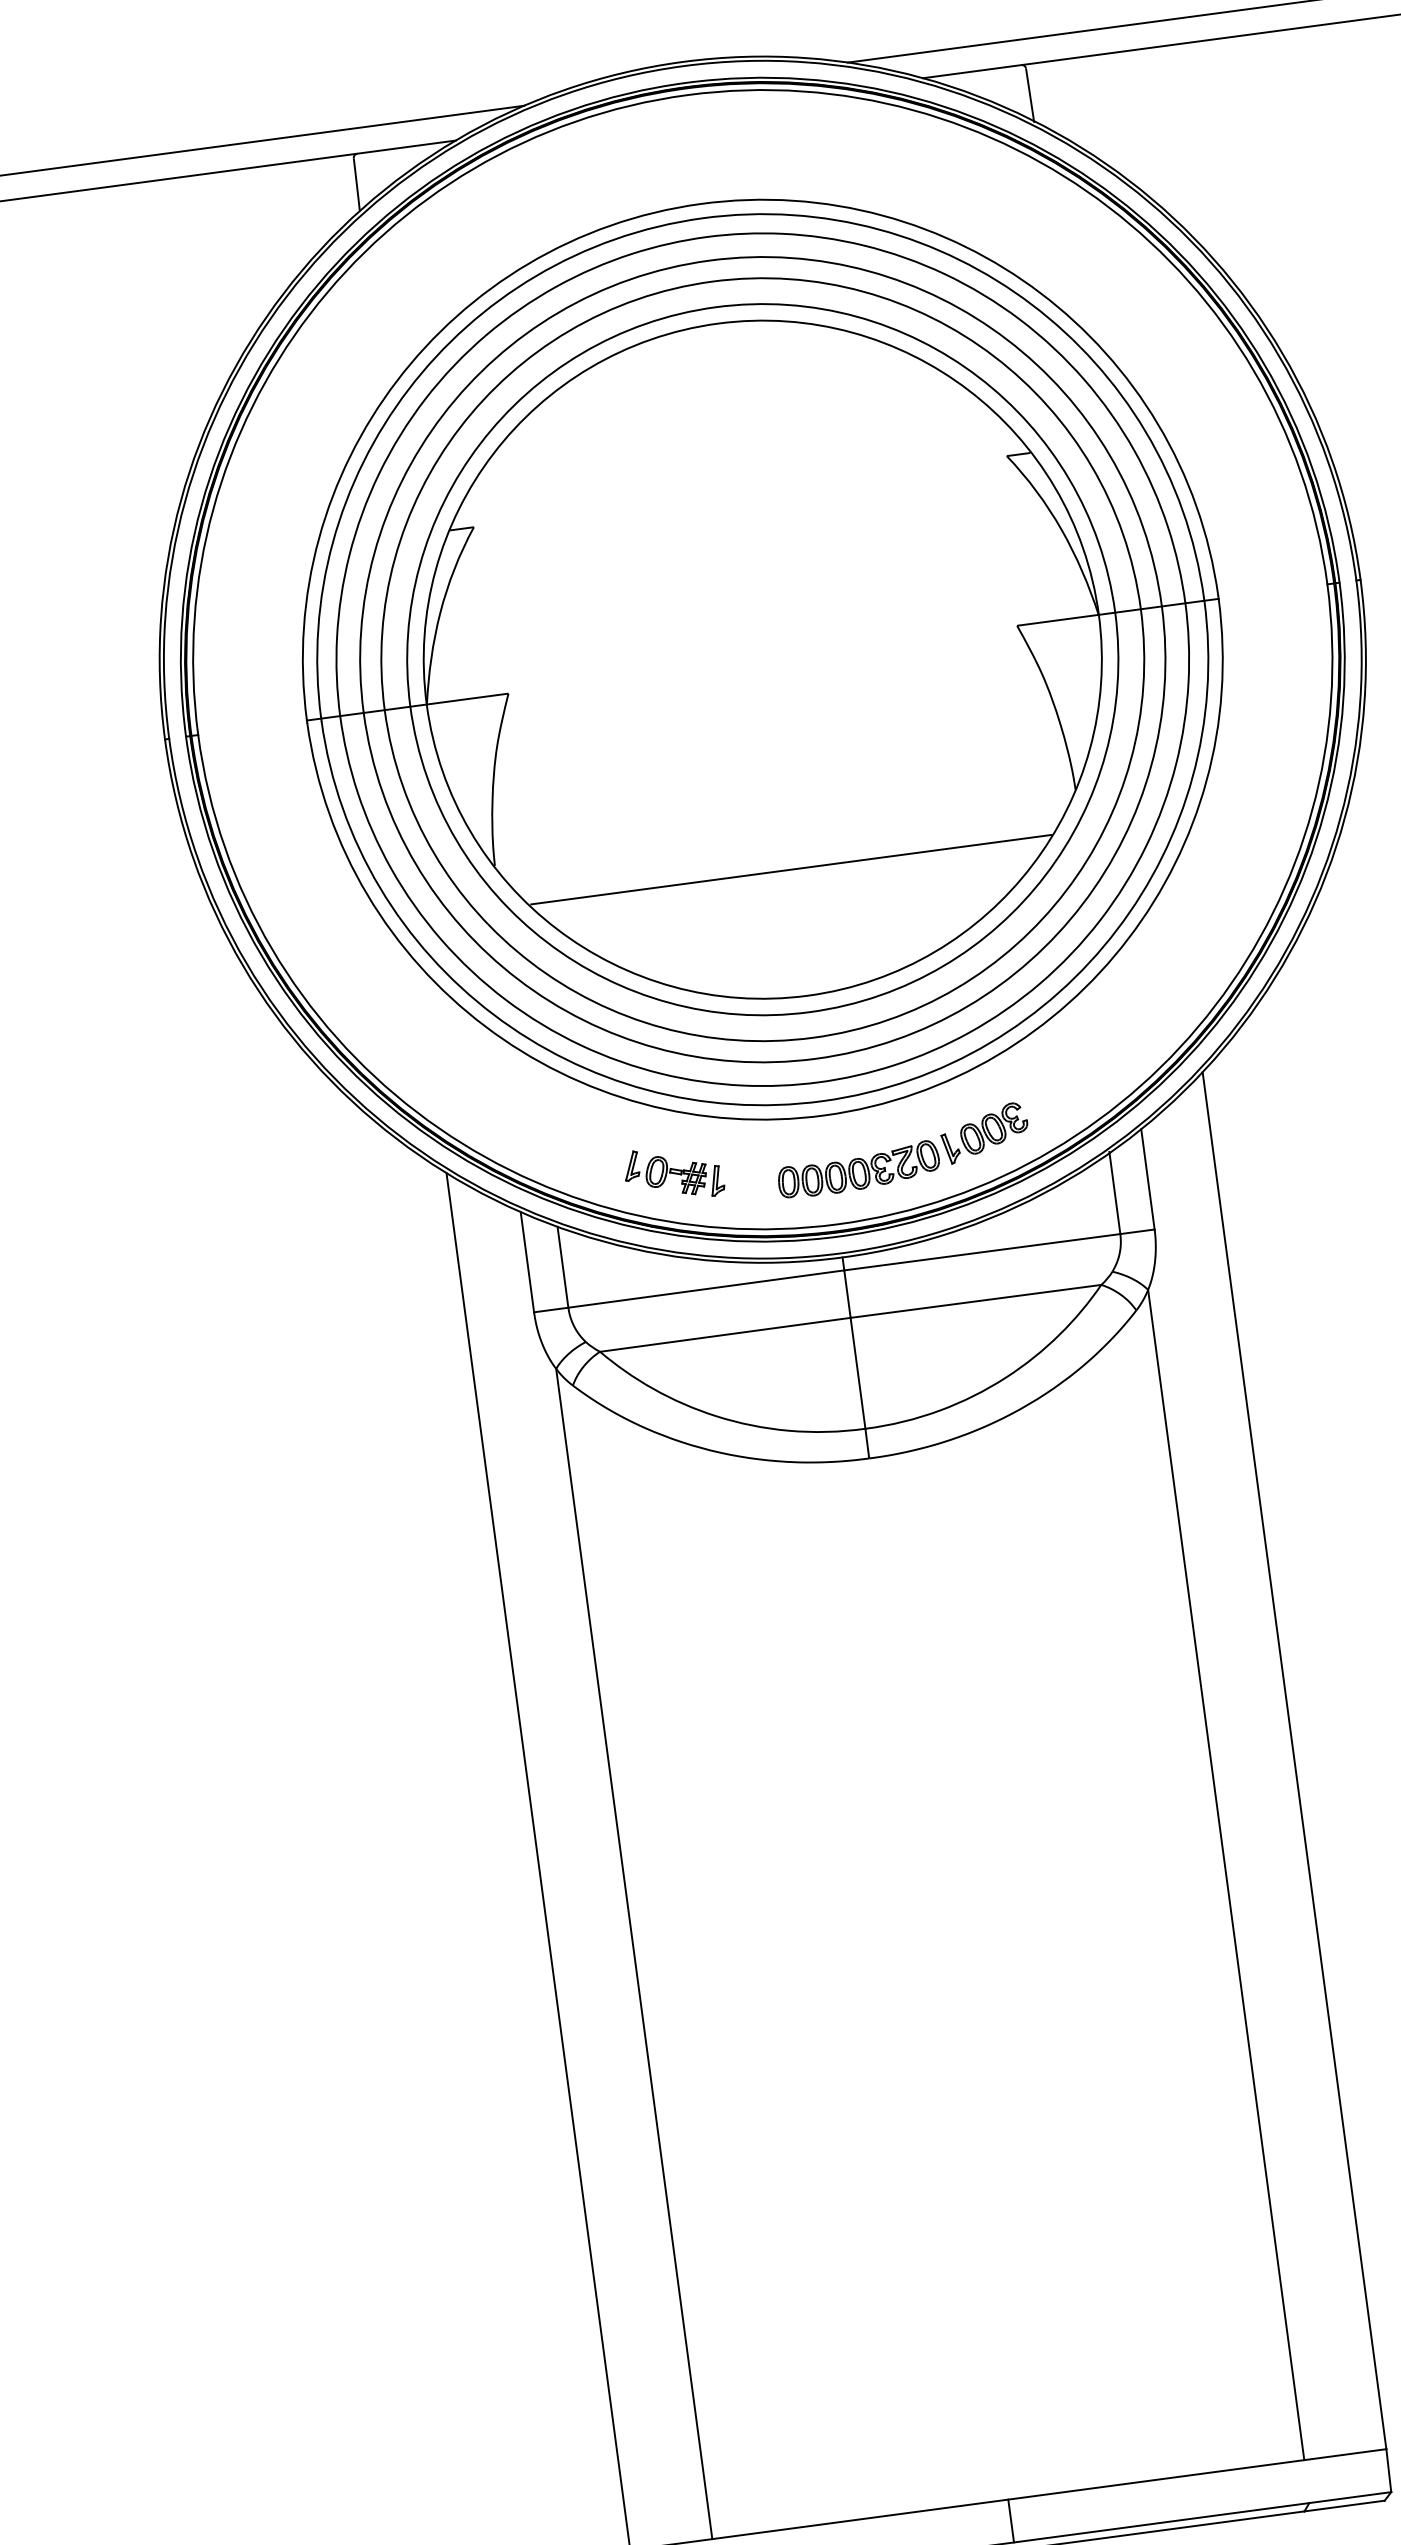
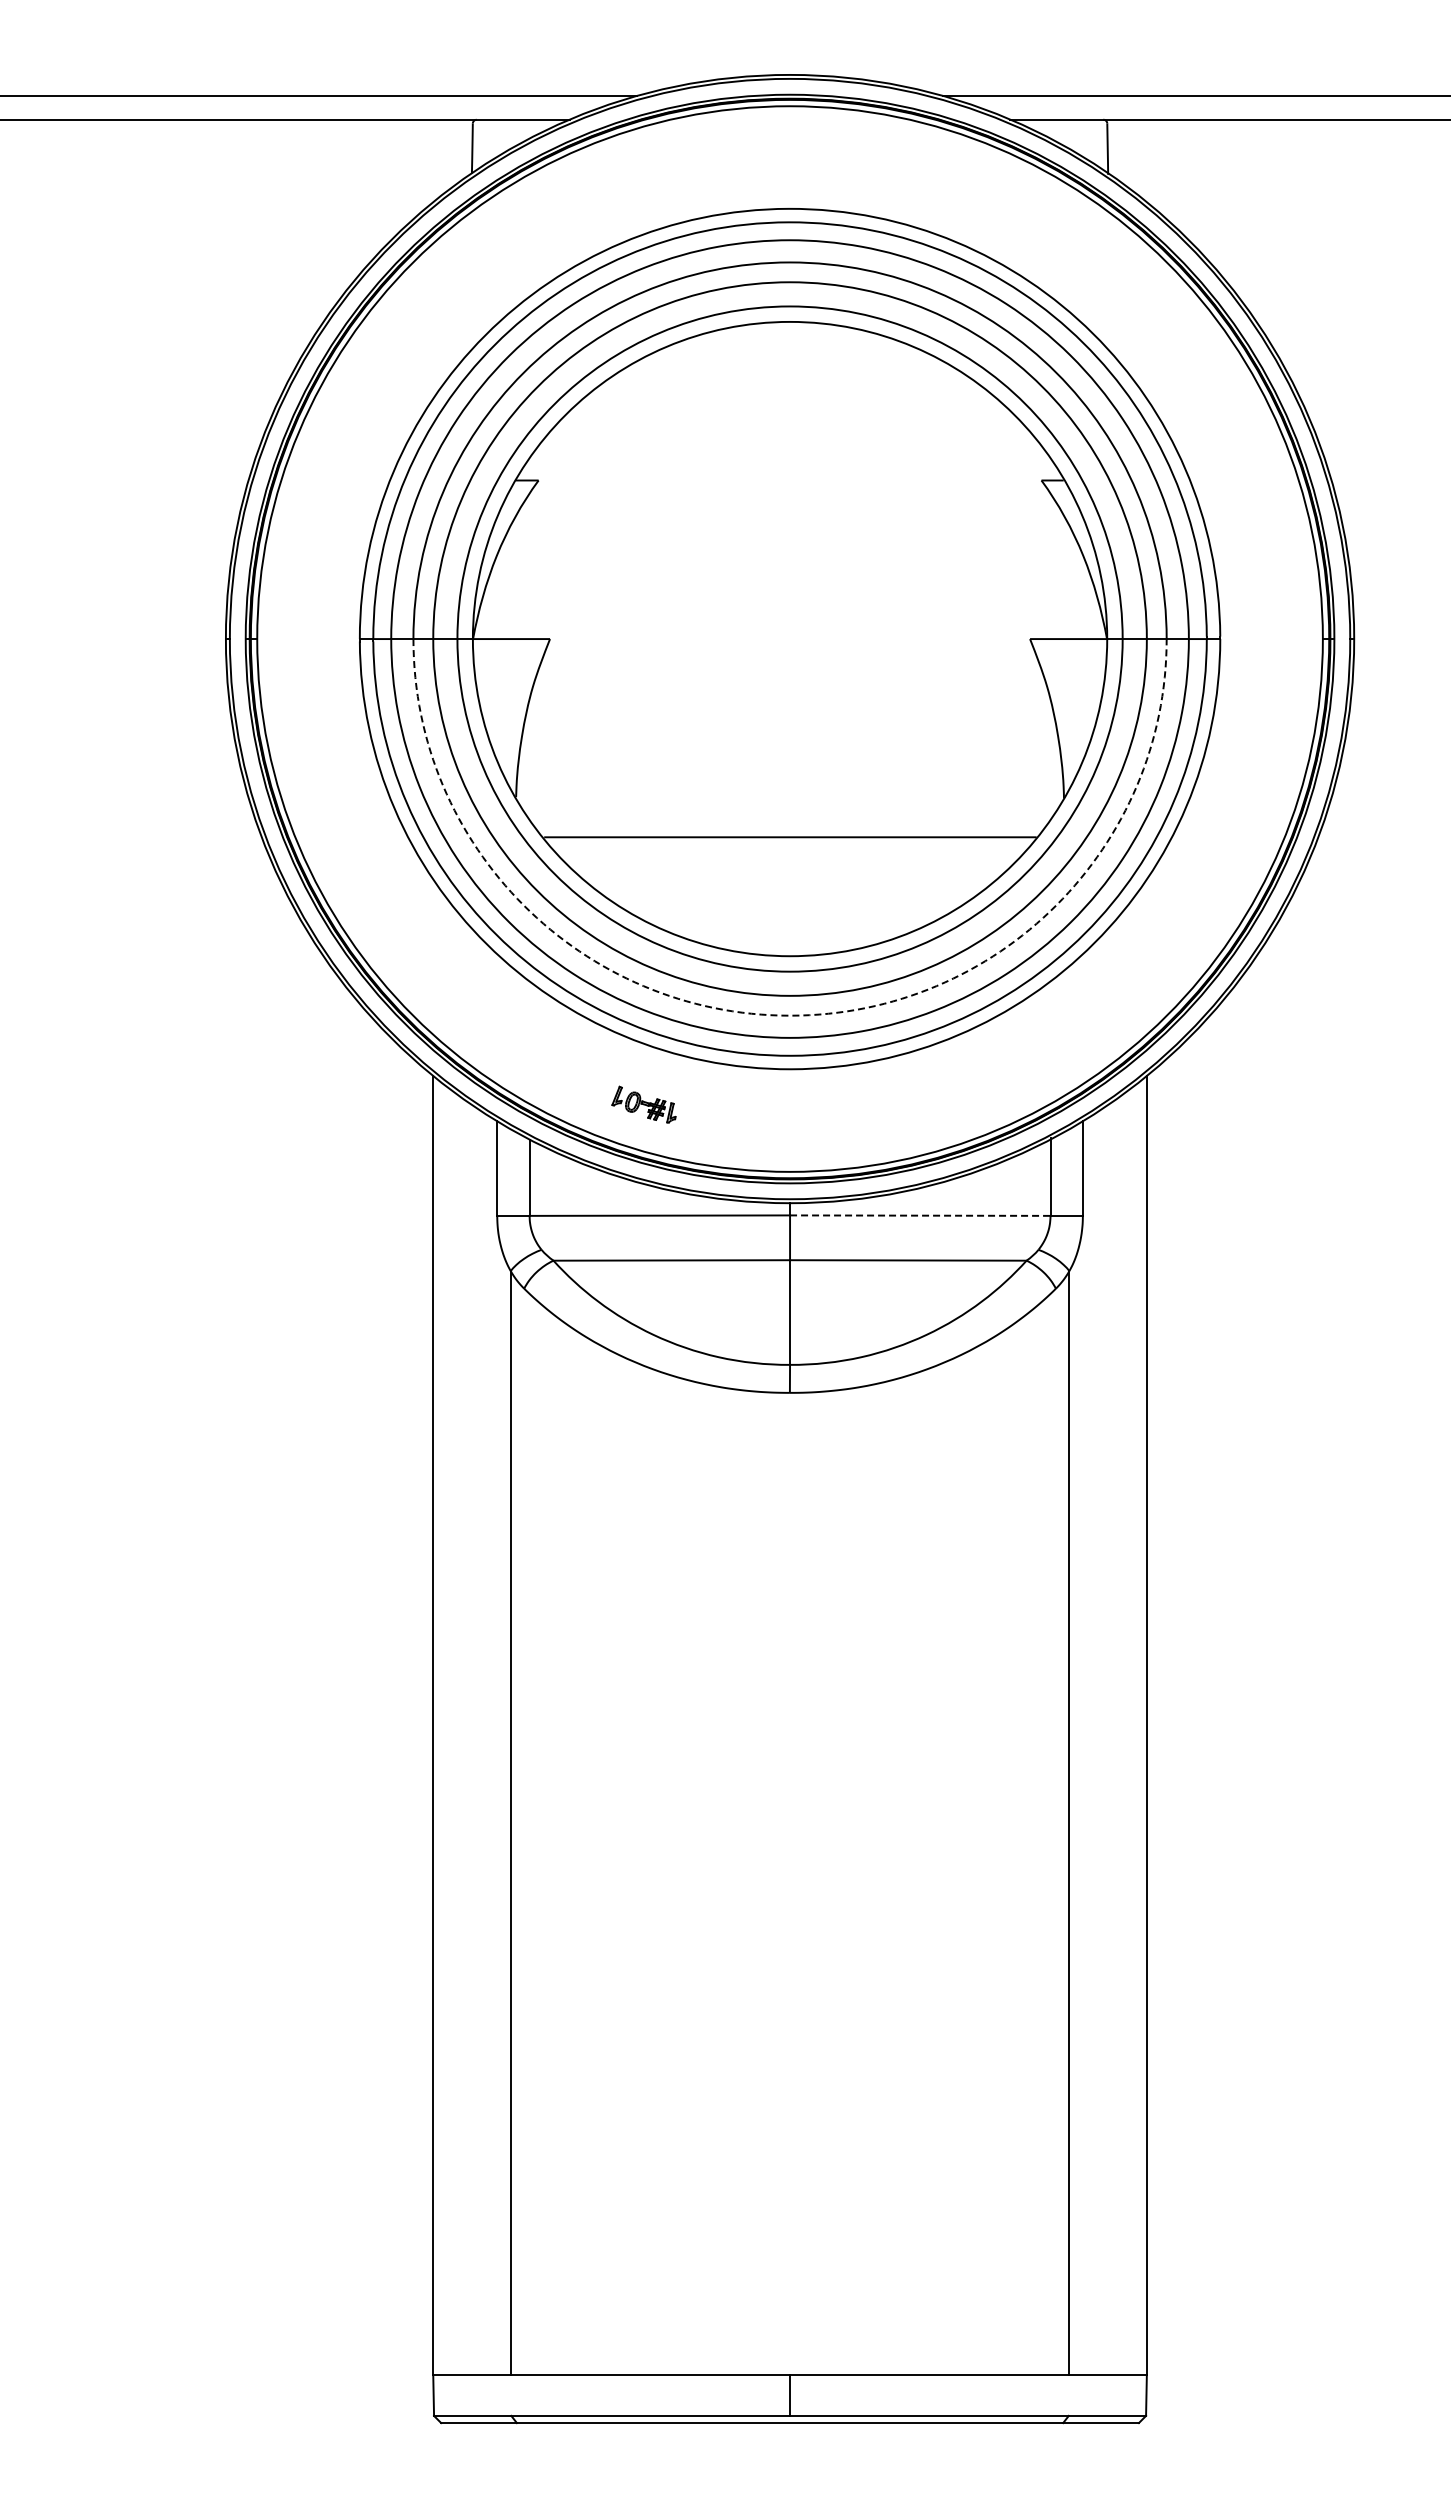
arc: (816, 1058) -> (790, 1015), solid -> dashed
part: (902, 1150) -> (858, 1111), removed
part: (673, 1173) -> (643, 1104), size x0.7
line: (982, 1252) -> (920, 1215), solid -> dashed

